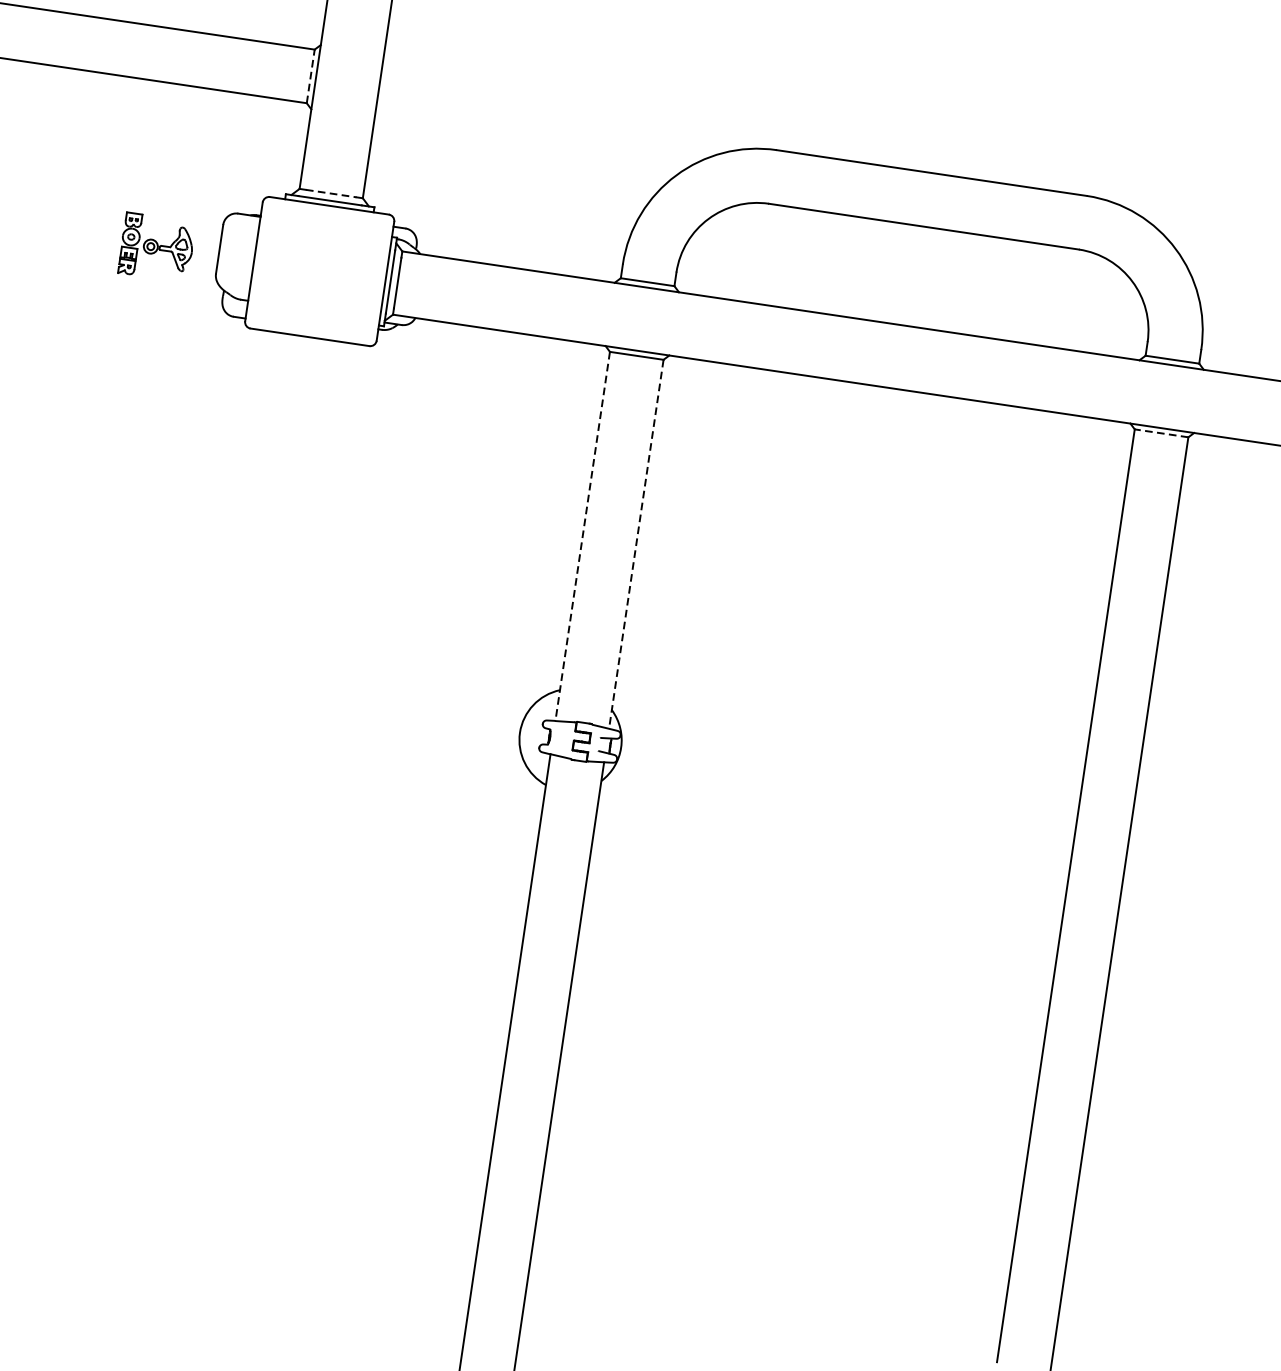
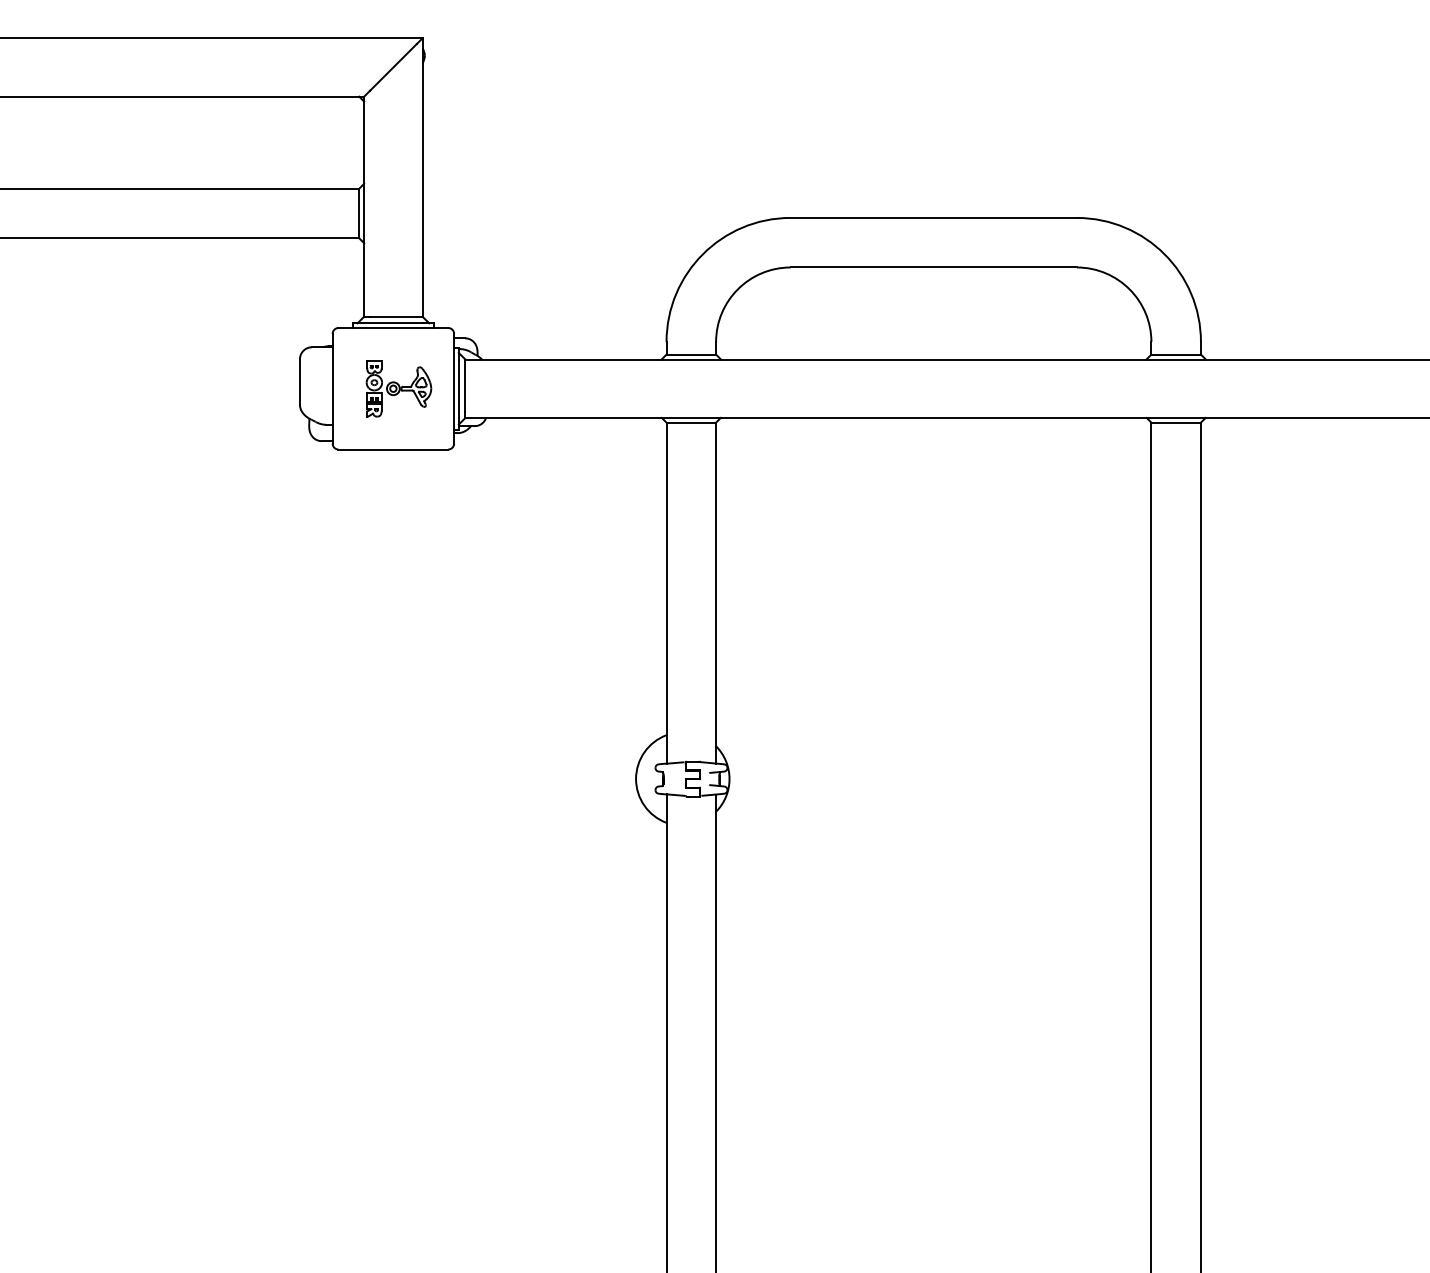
line: (311, 76) -> (359, 213), dashed -> solid
line: (331, 193) -> (393, 316), dashed -> solid
part: (156, 247) -> (398, 388), moved
line: (1161, 433) -> (1176, 422), dashed -> solid
line: (582, 536) -> (666, 593), dashed -> solid
line: (636, 544) -> (716, 593), dashed -> solid

